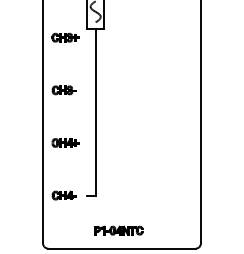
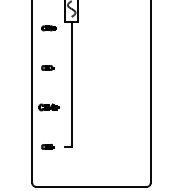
part: (65, 37) -> (49, 28), size x0.7
part: (63, 90) -> (47, 68), size x0.7
part: (63, 195) -> (47, 146), size x0.7
part: (118, 230) -> (88, 173), removed

